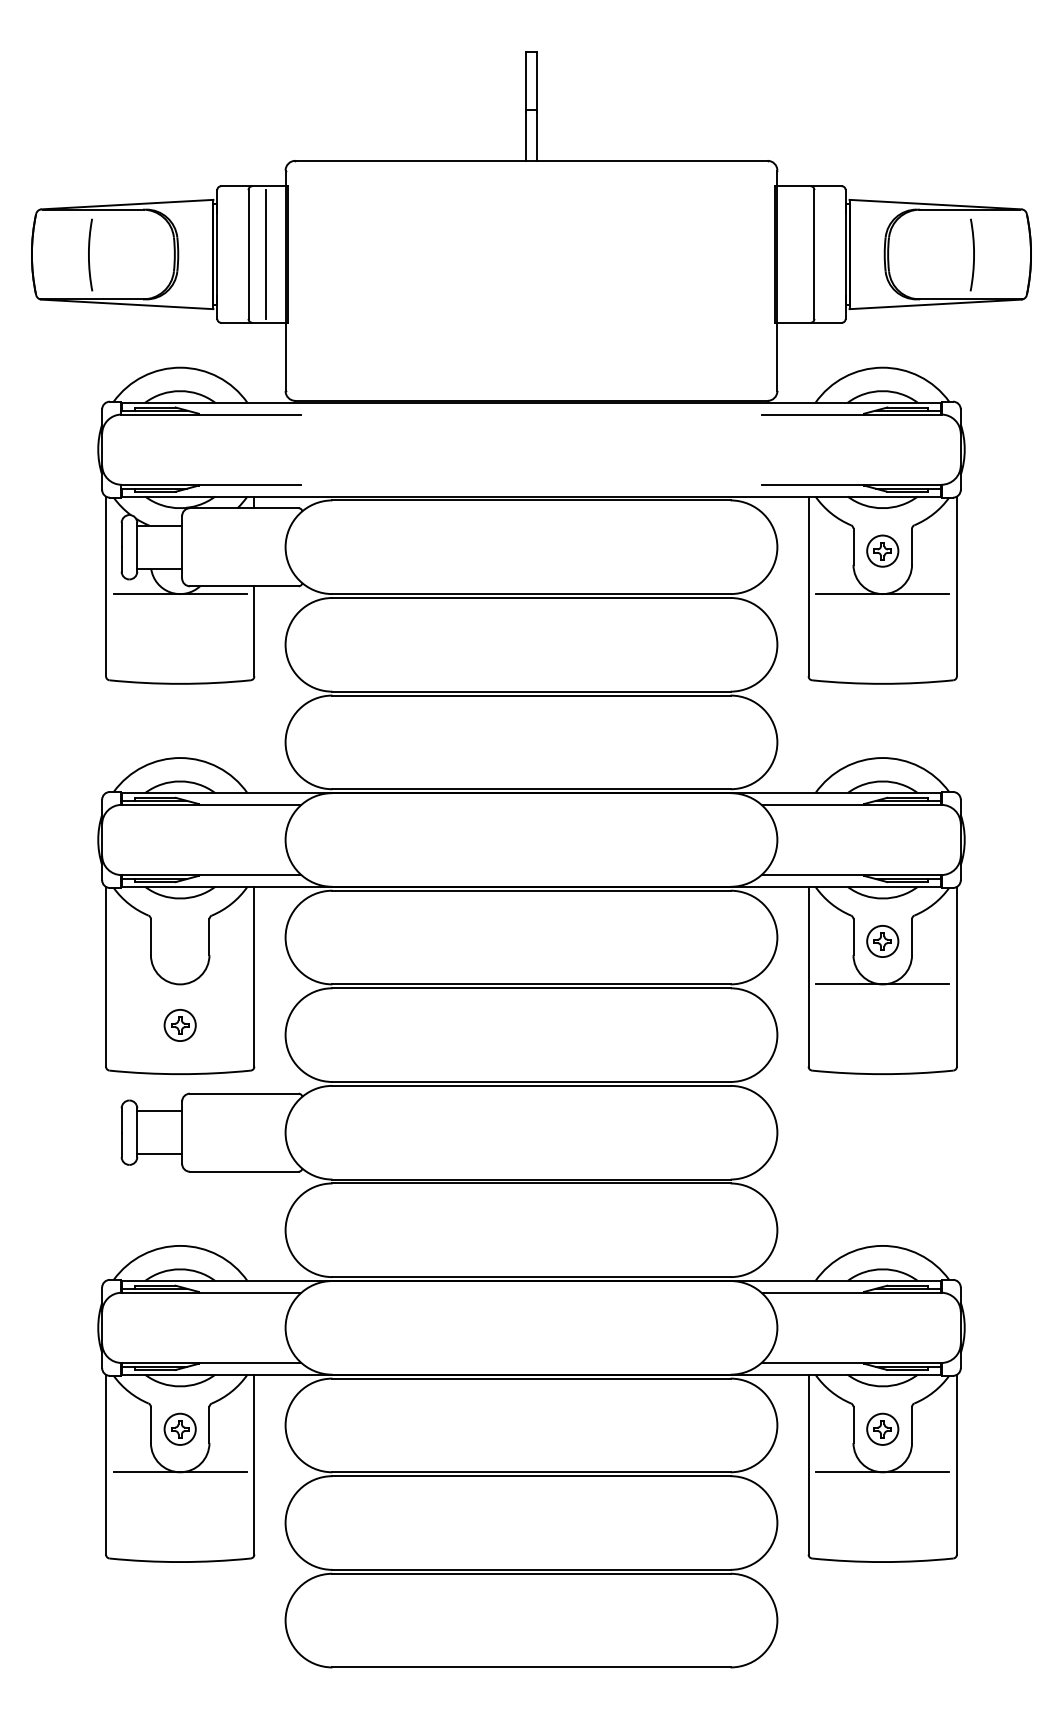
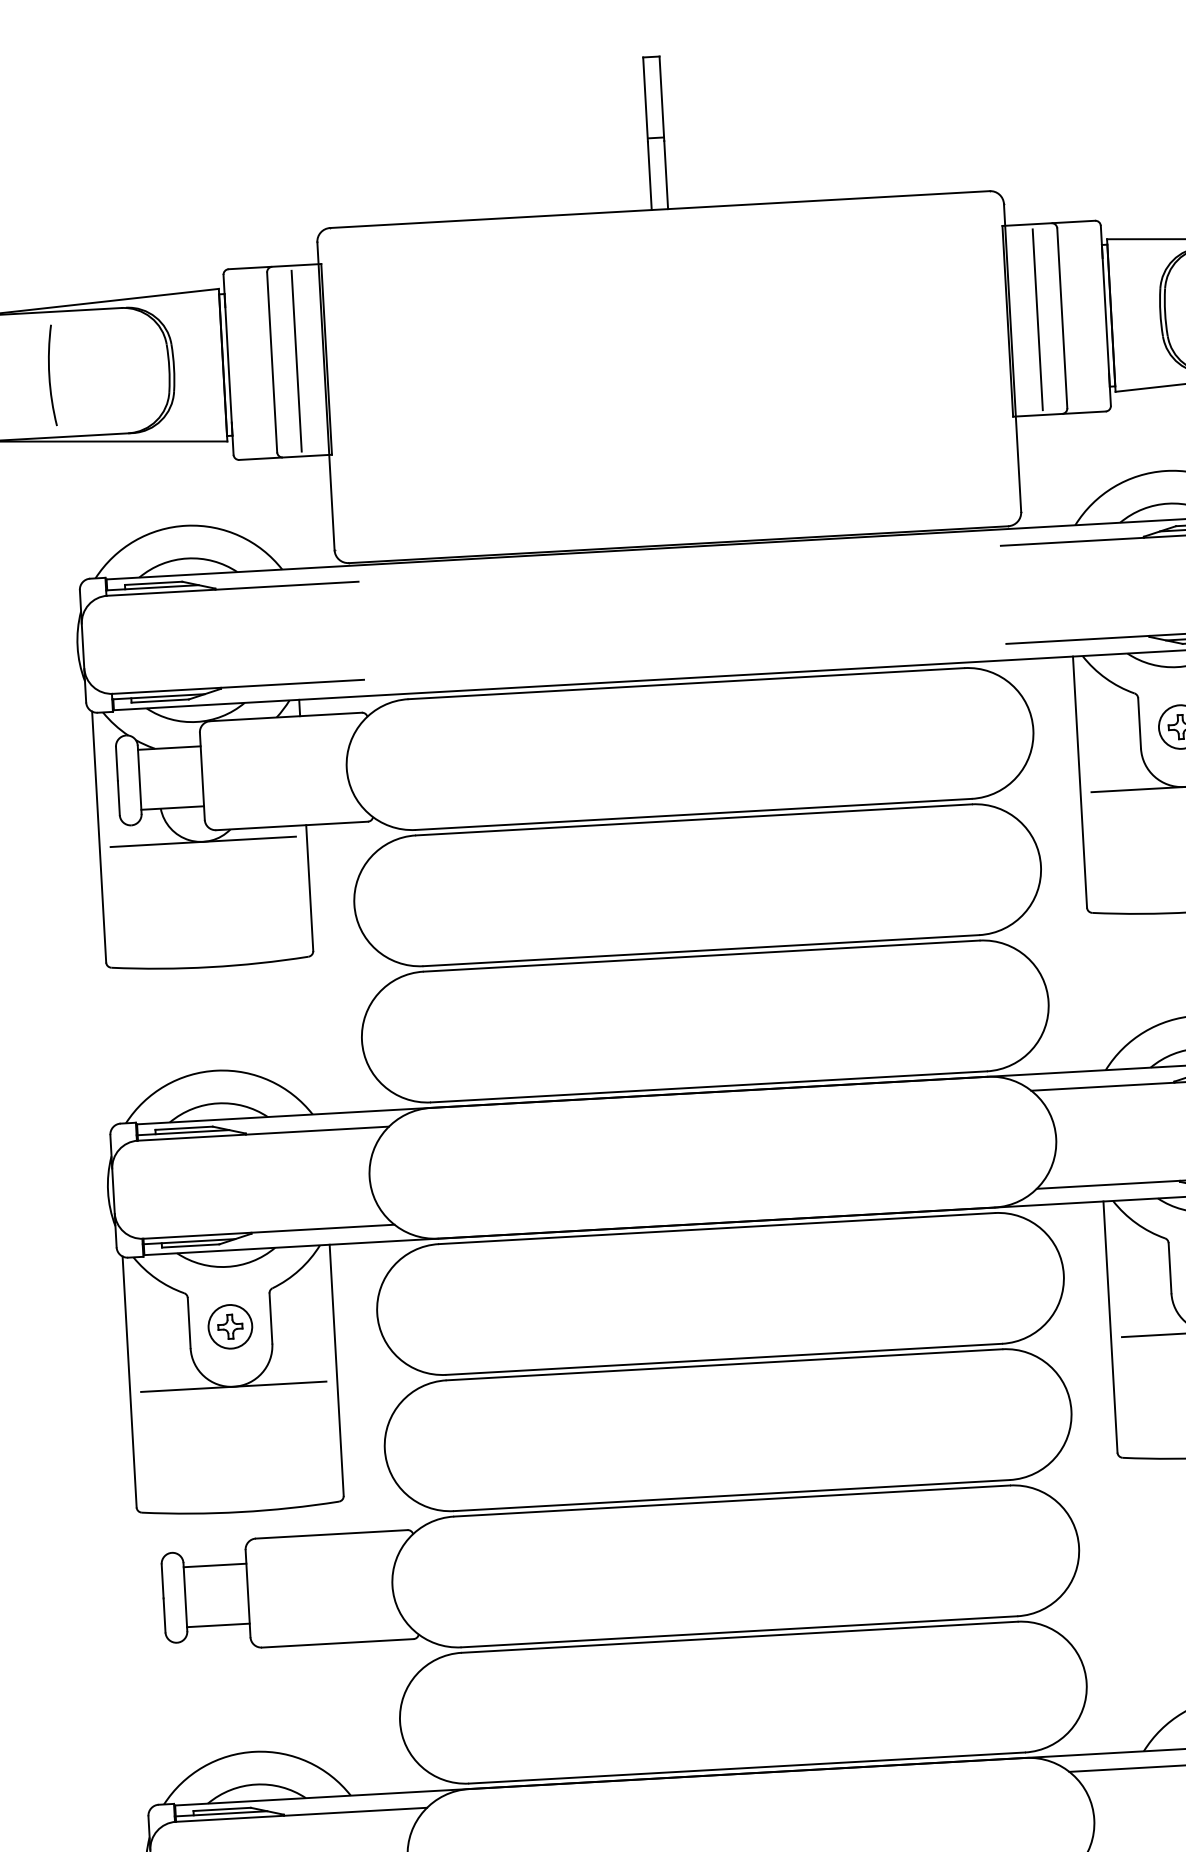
line: (796, 254) -> (1037, 319), added
line: (179, 984) -> (232, 1386), added
part: (179, 1025) -> (229, 1326), moved

